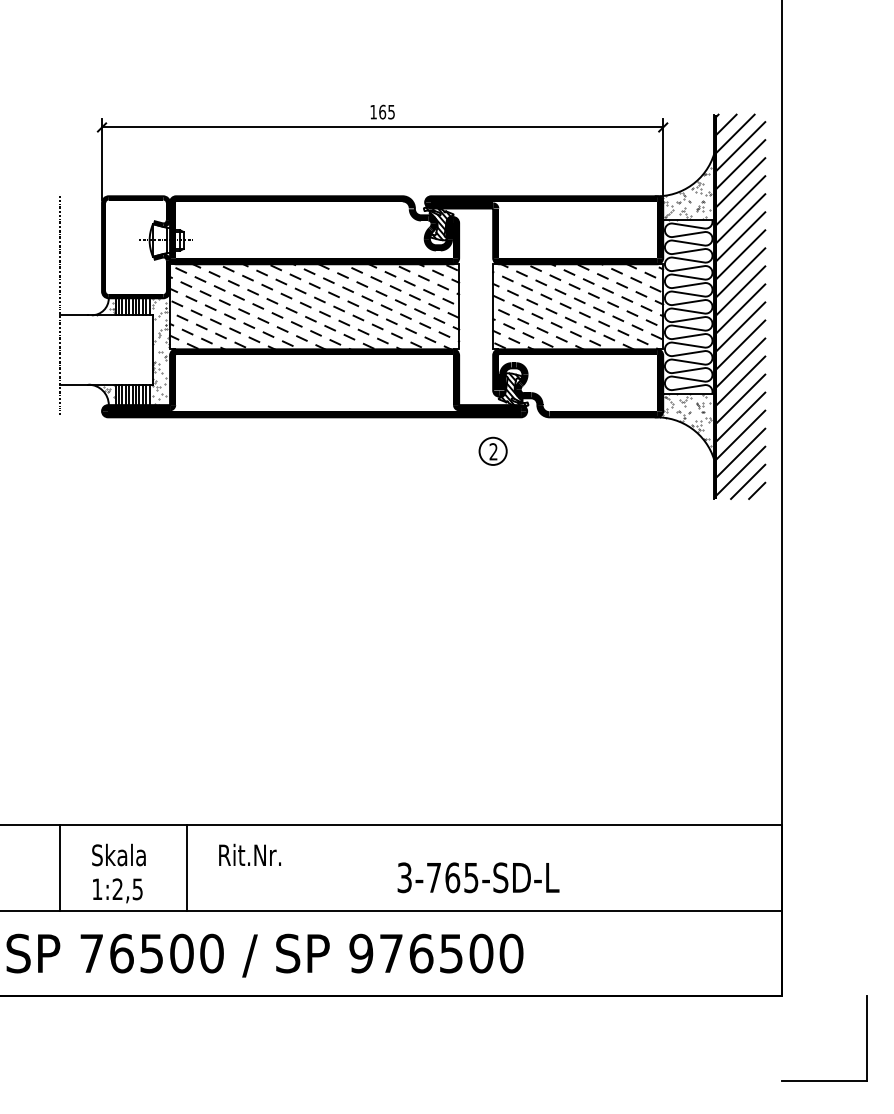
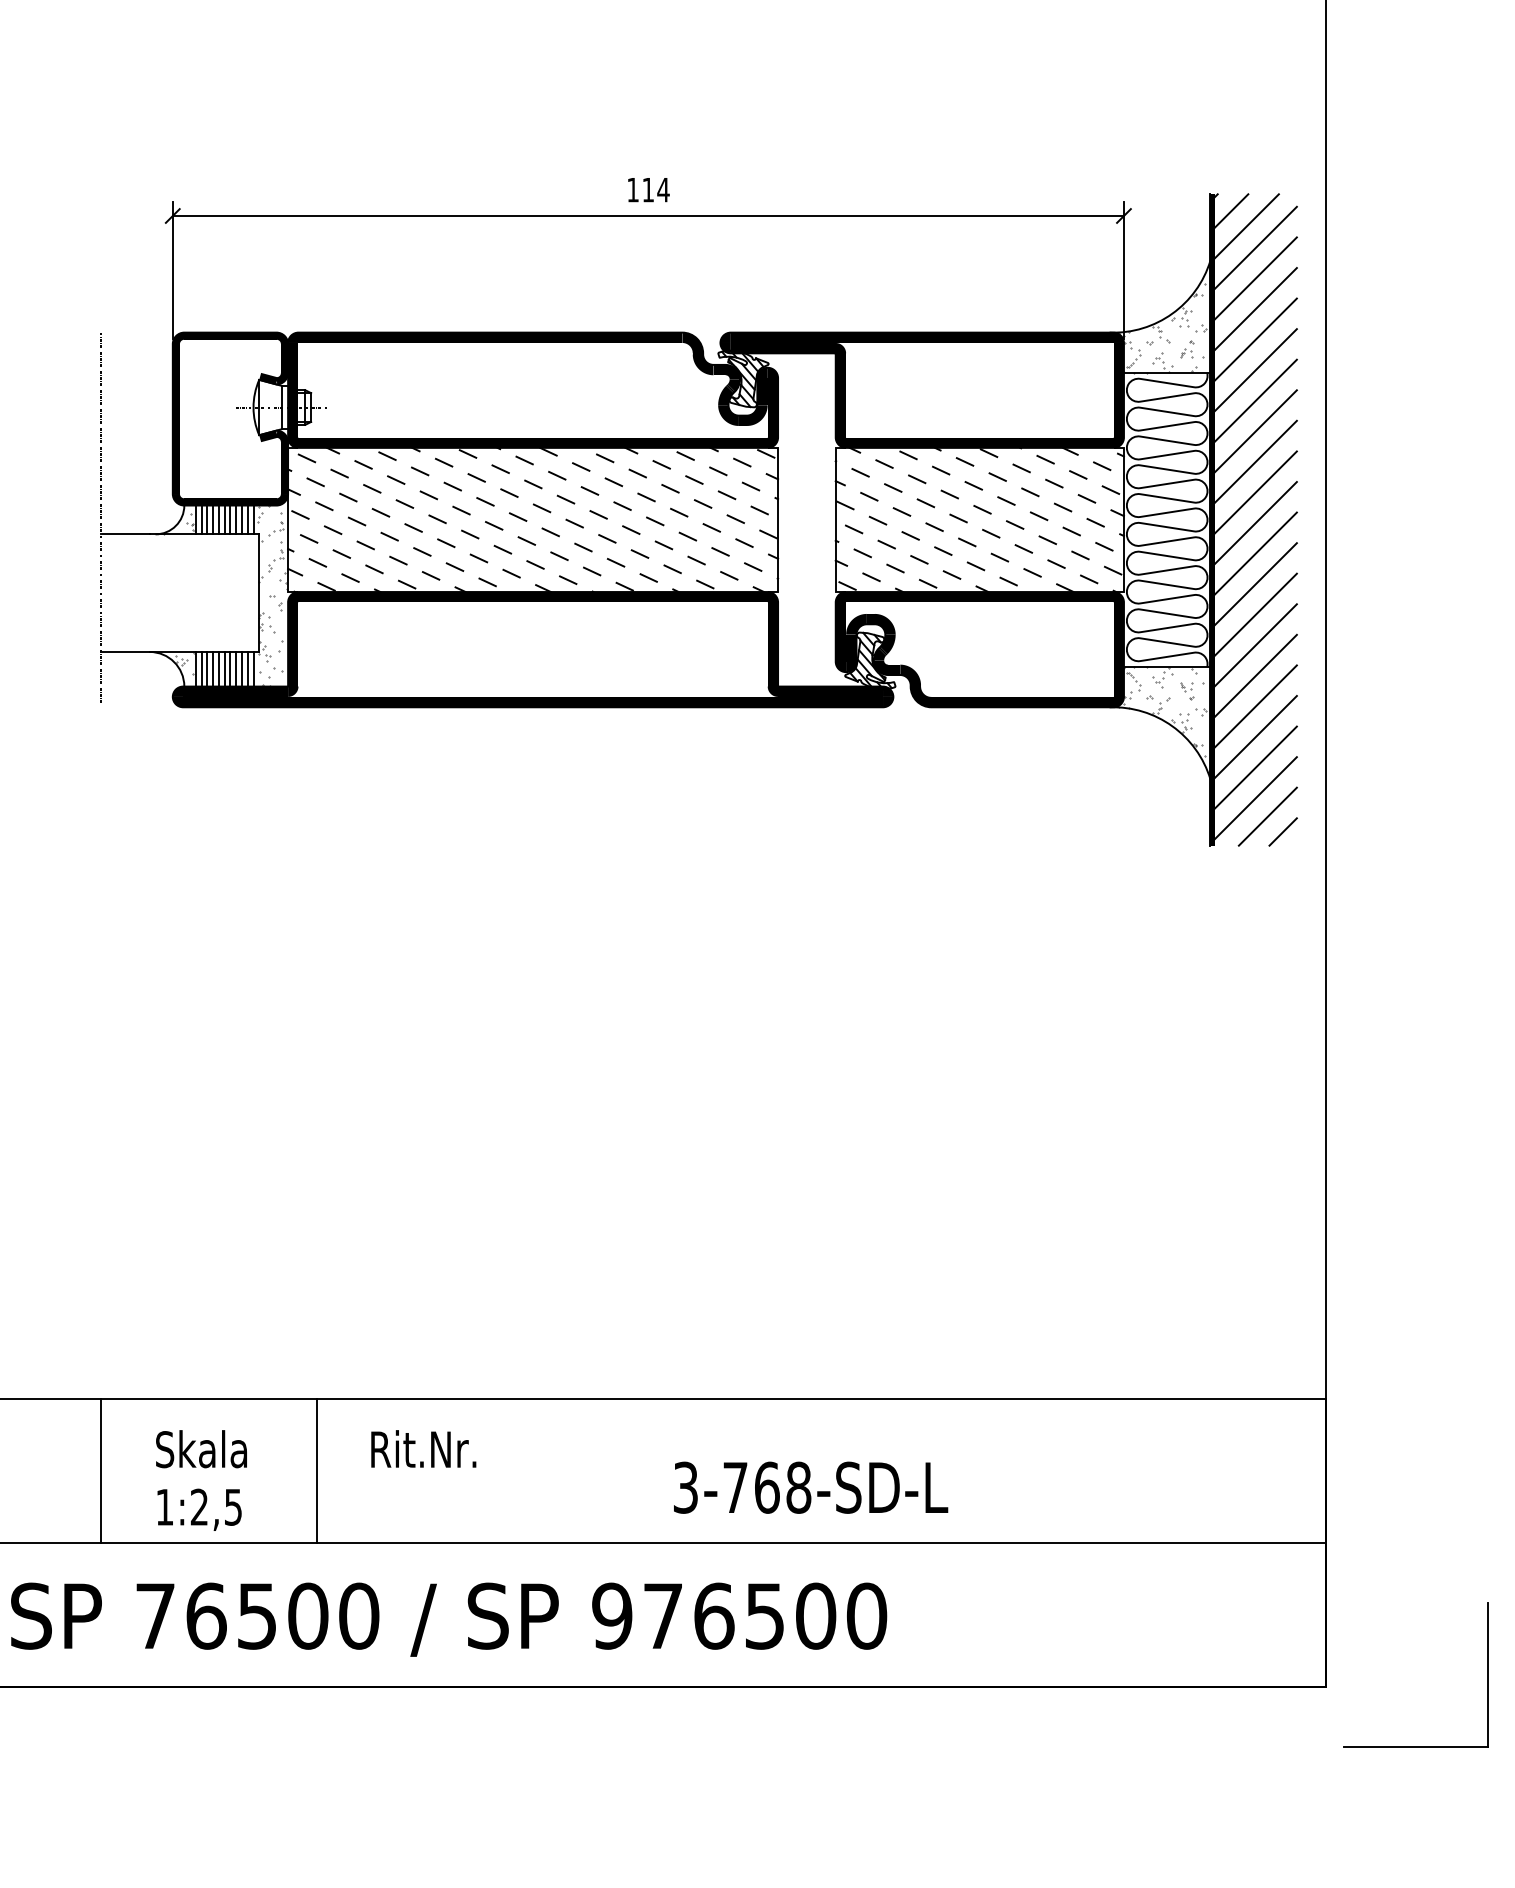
text: (387, 111) -> (656, 188), 165 -> 114
part: (492, 450) -> (834, 763), removed
text: (471, 877) -> (799, 1487), 3-765-SD-L -> 3-768-SD-L
part: (866, 1038) -> (1487, 1675), moved

